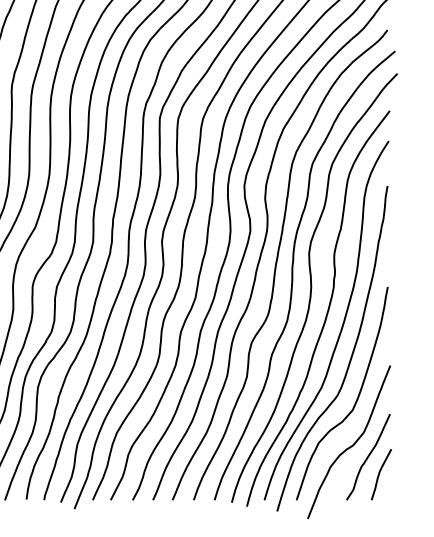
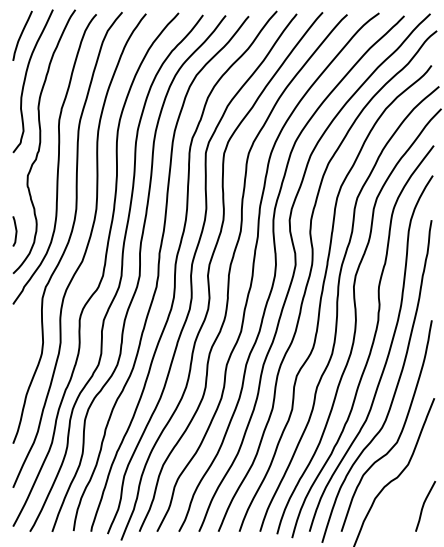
curve: (368, 456) -> (412, 488), removed

